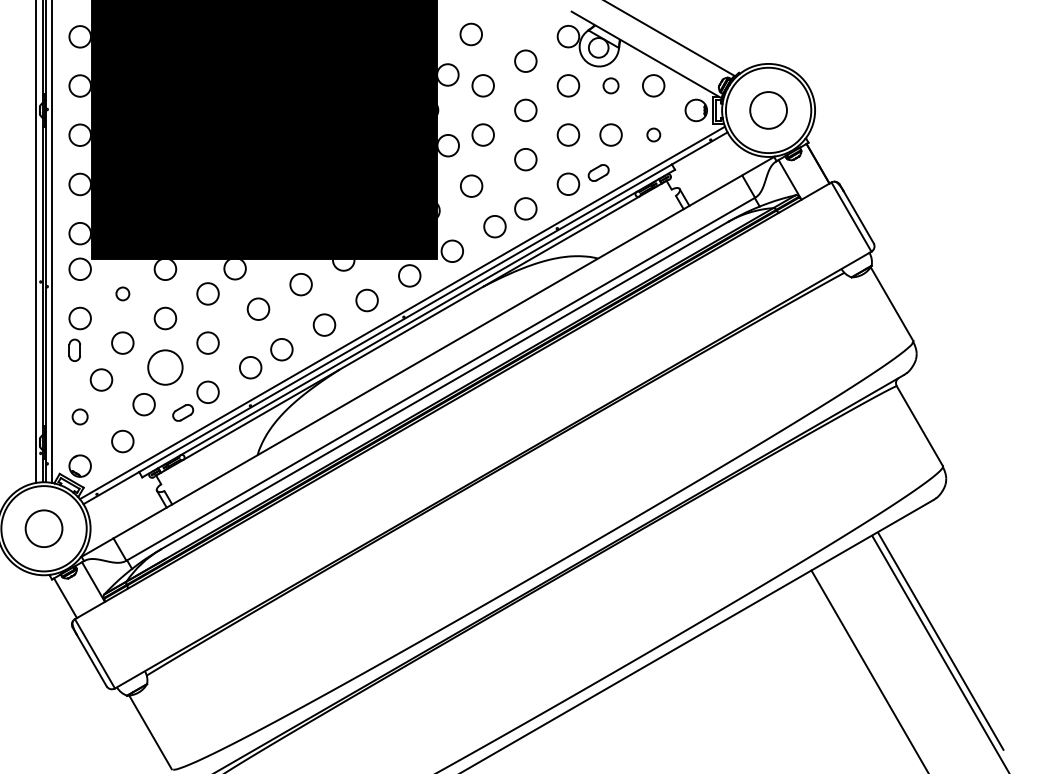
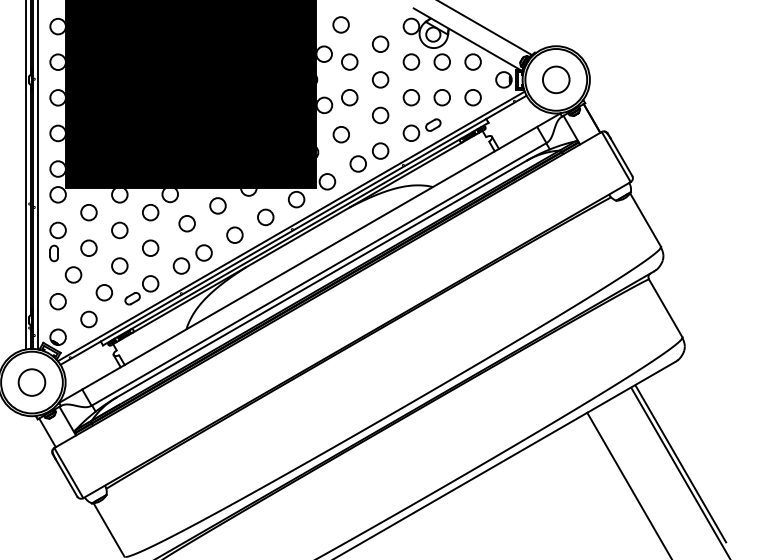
circle: (610, 85) -> (441, 61), size x1.43
circle: (653, 134) -> (472, 97), size x1.67
circle: (122, 293) -> (88, 212), size x1.67
circle: (165, 367) -> (119, 265), size x0.62
circle: (79, 416) -> (57, 301), size x1.43

